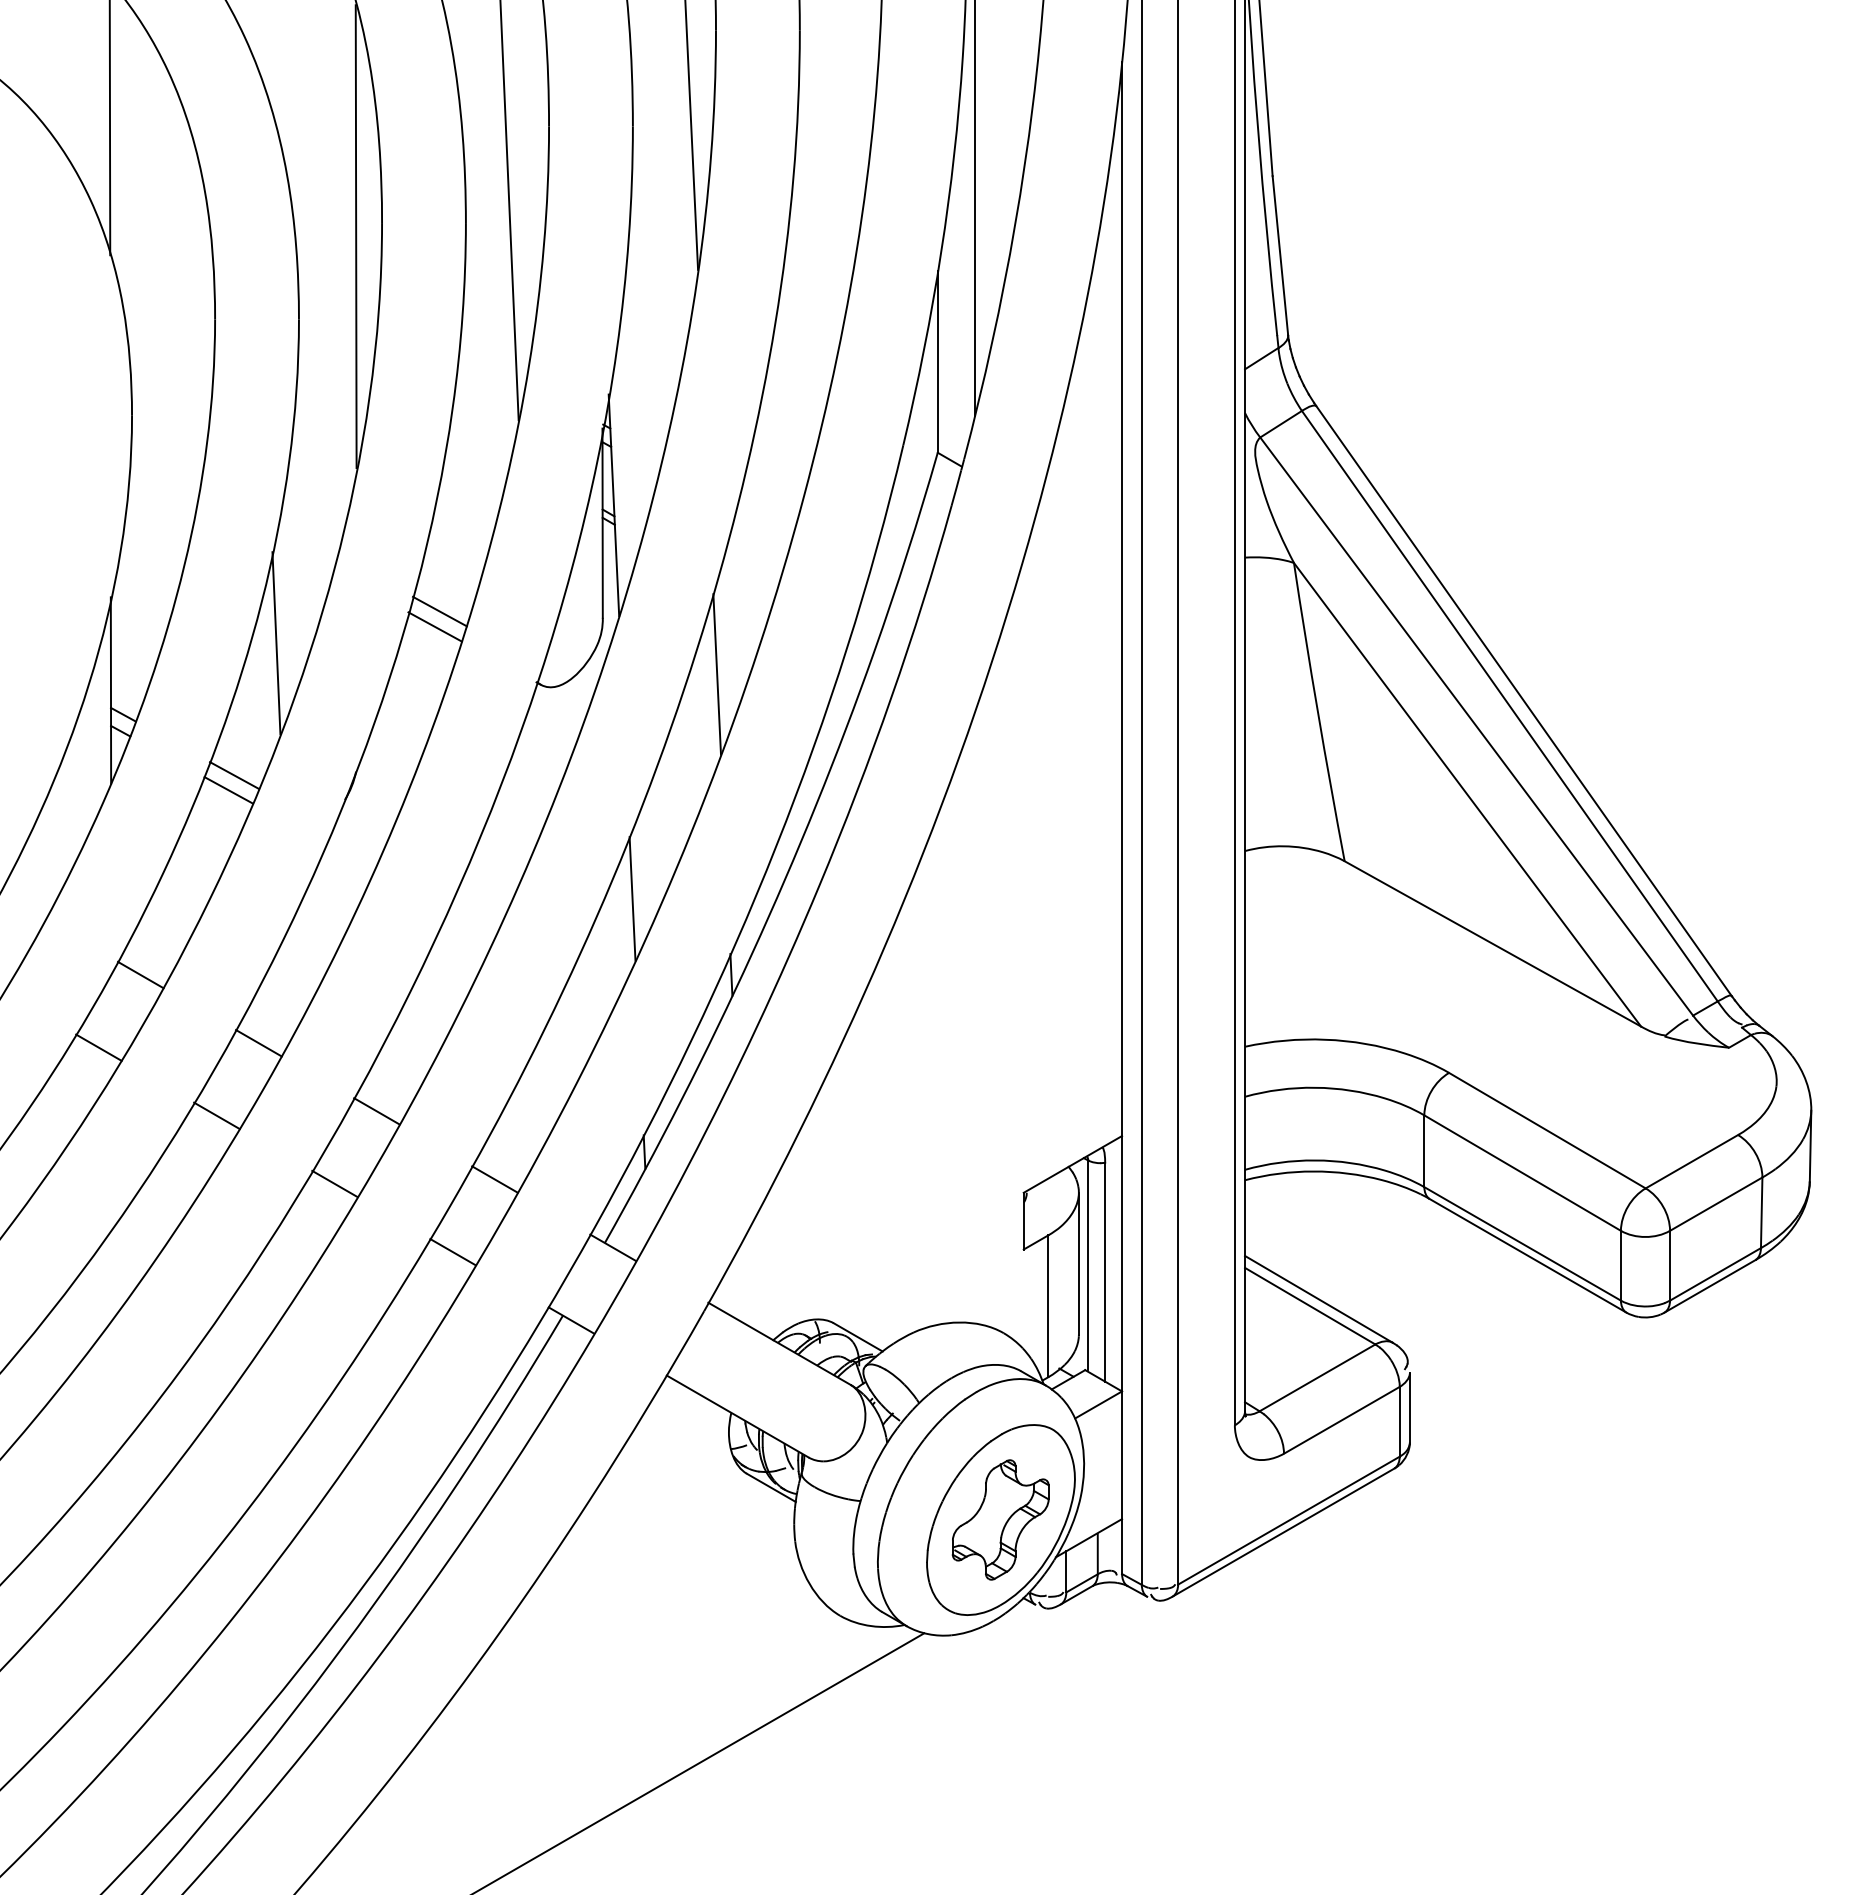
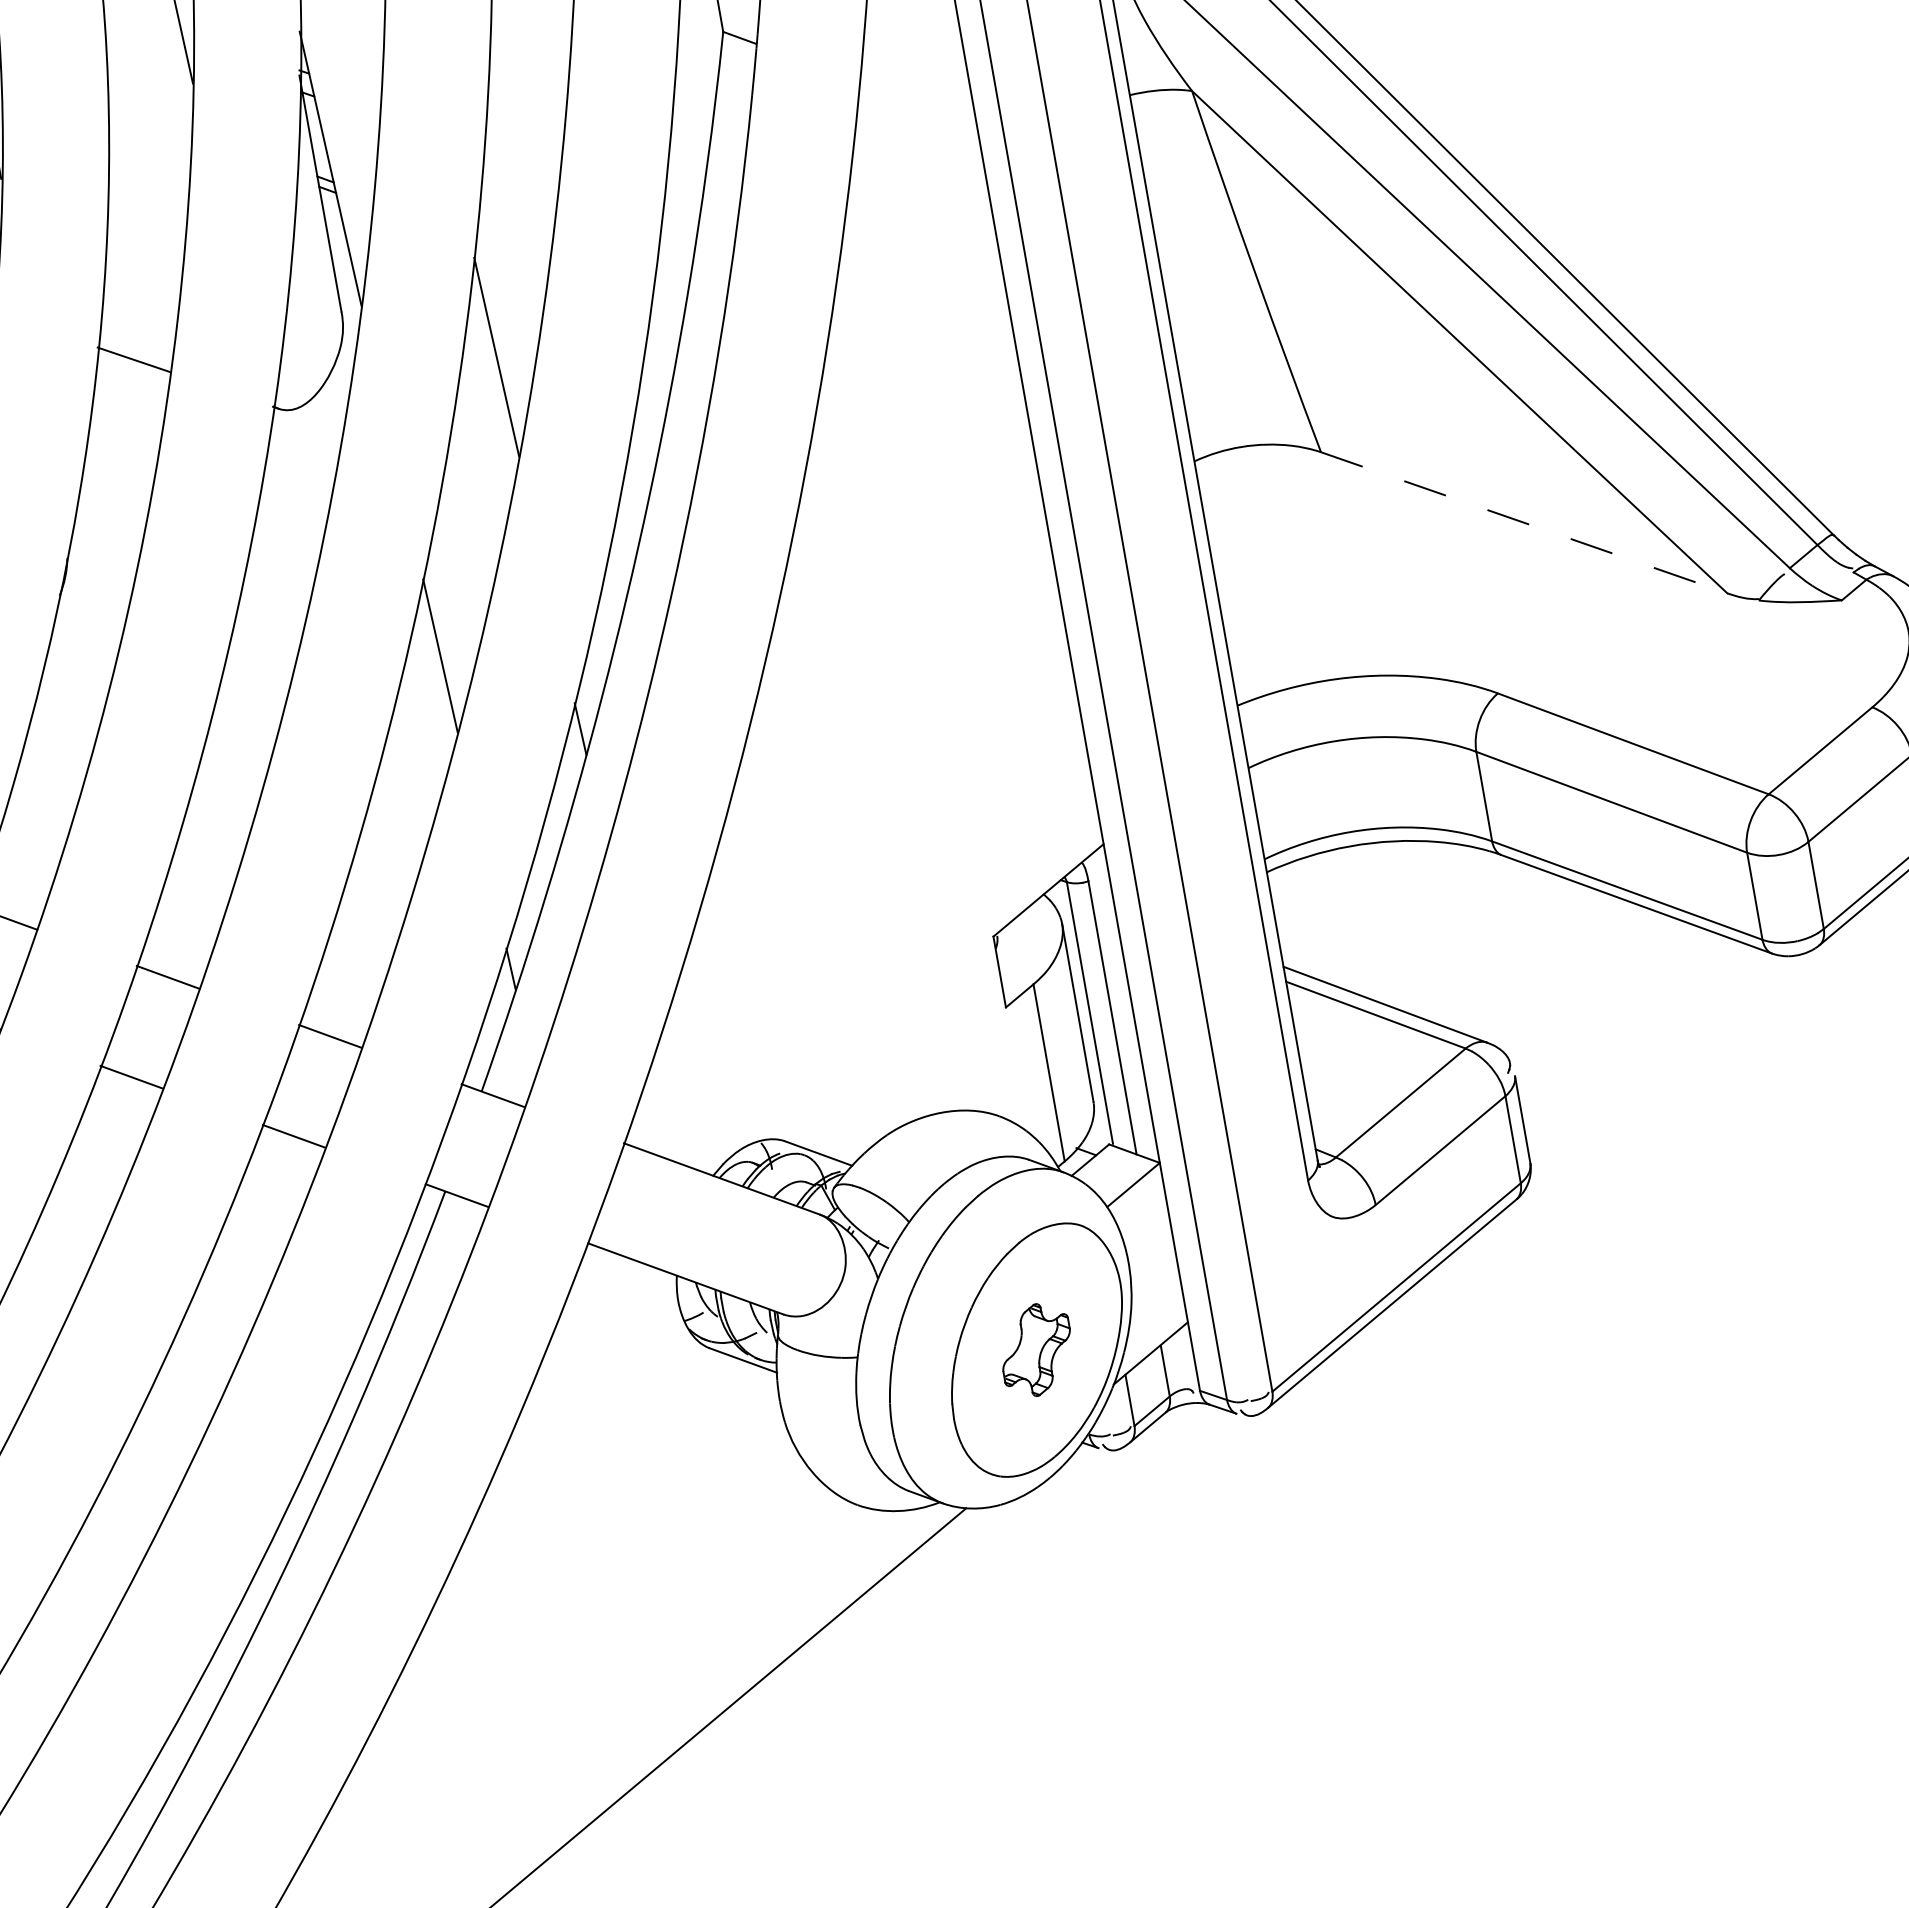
line: (439, 611) -> (136, 339), removed
line: (1492, 943) -> (1523, 522), solid -> dashed
part: (1000, 1519) -> (1036, 1349), size x0.6

